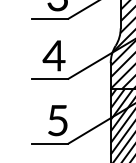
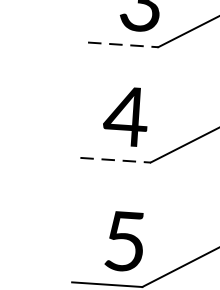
line: (50, 18) -> (123, 44), solid -> dashed
line: (50, 78) -> (116, 159), solid -> dashed

